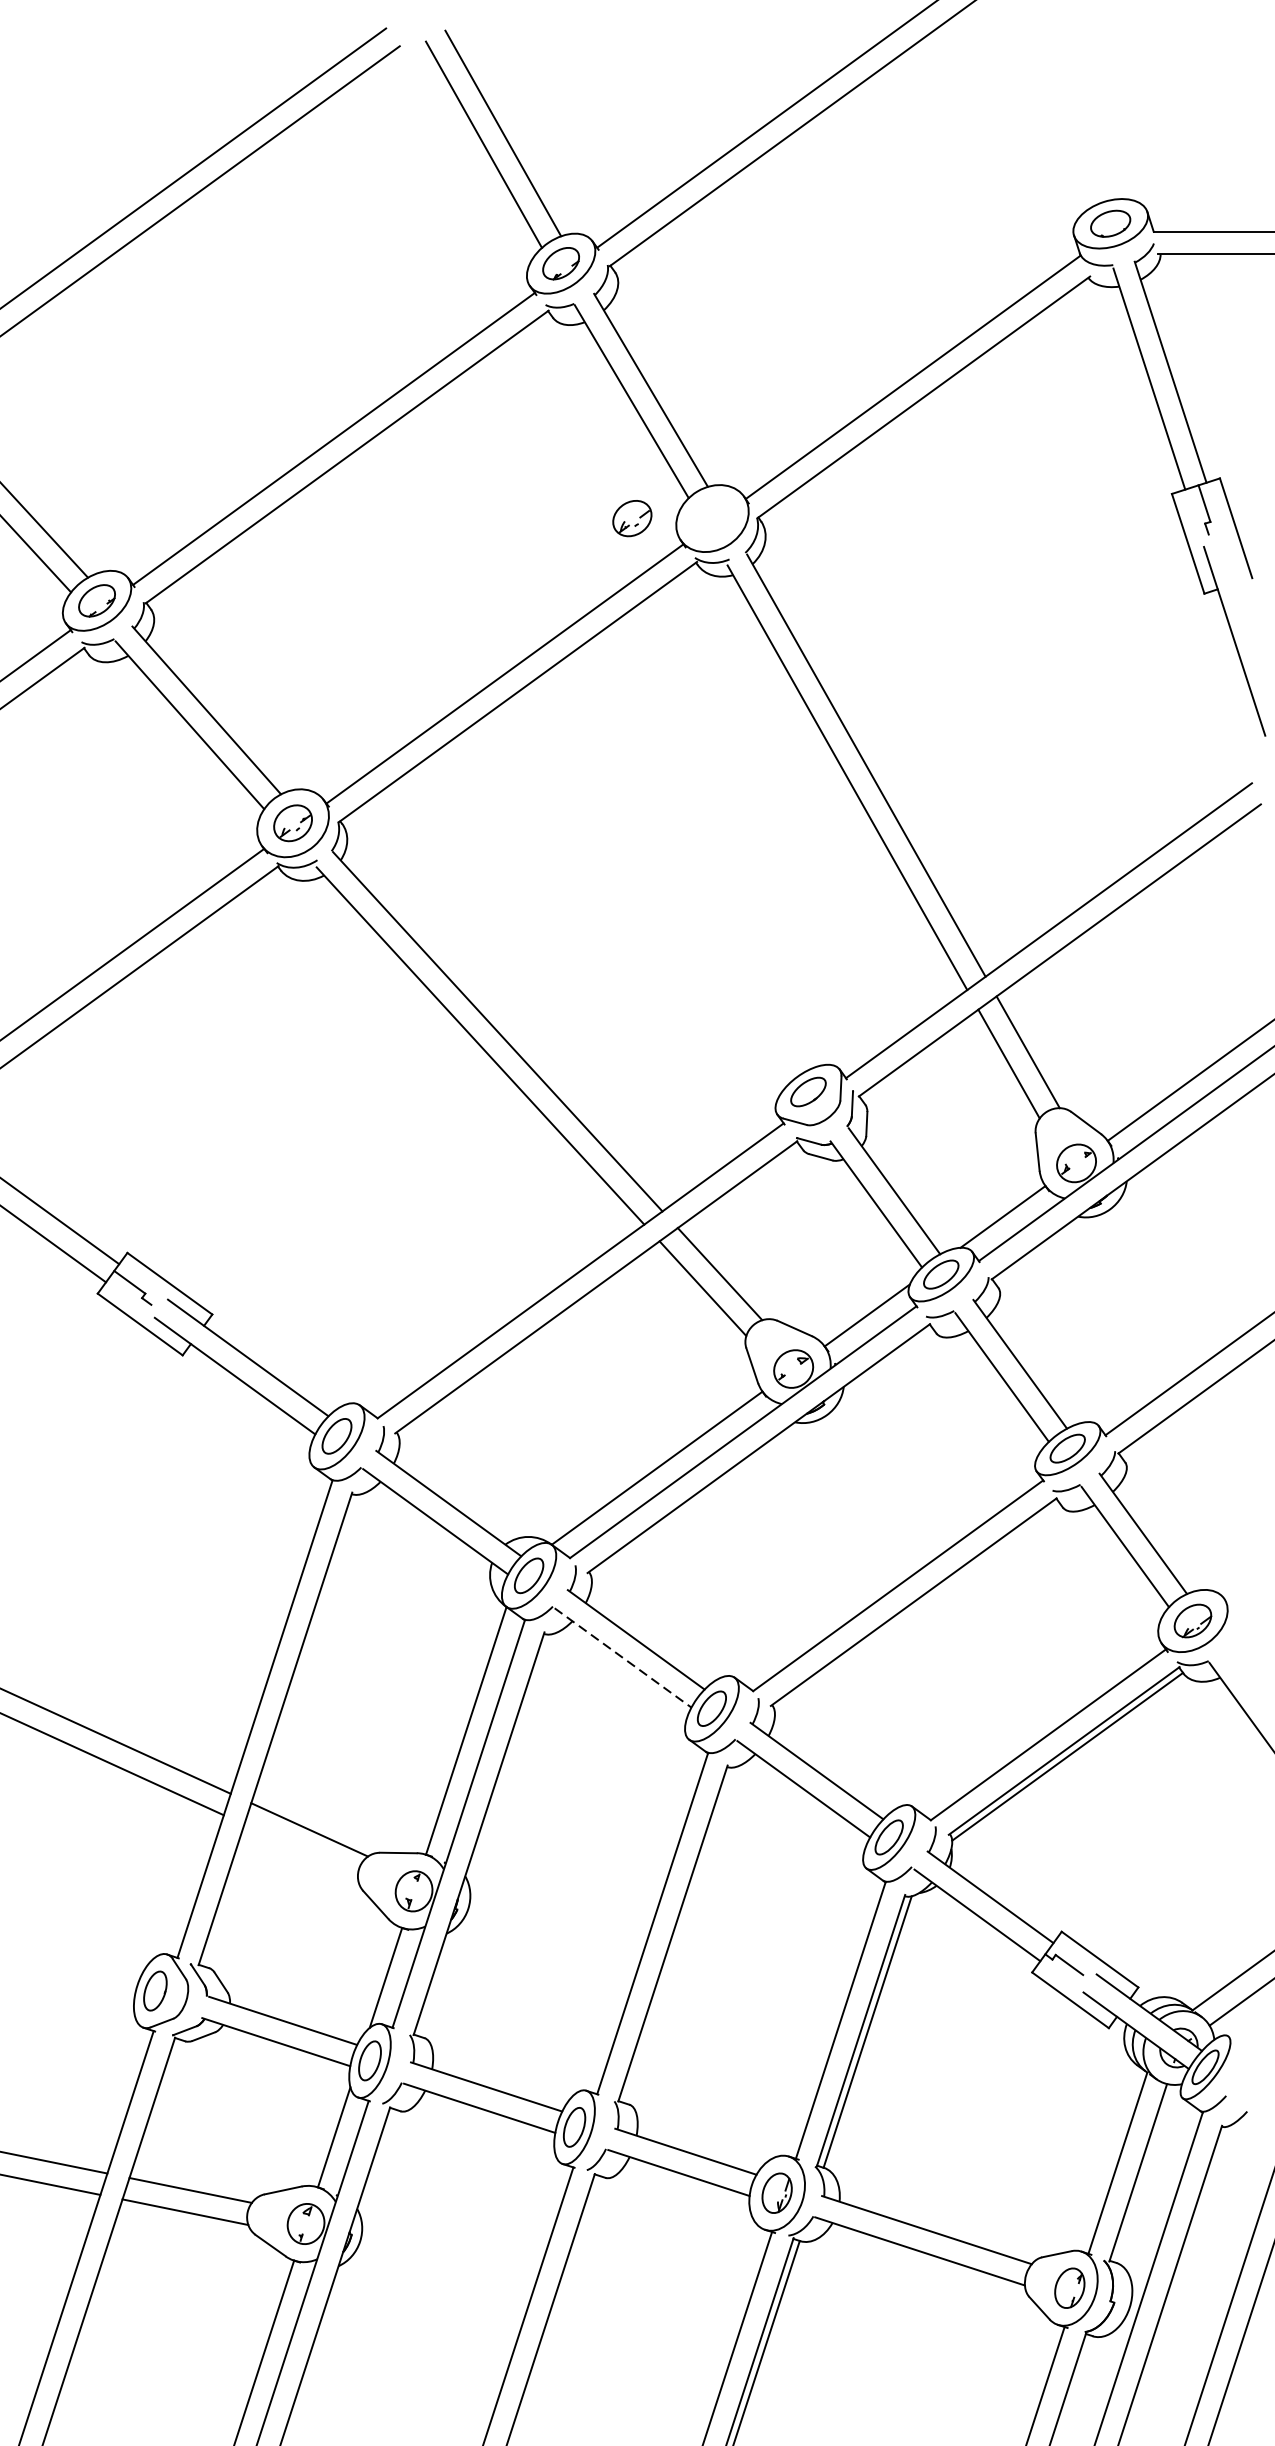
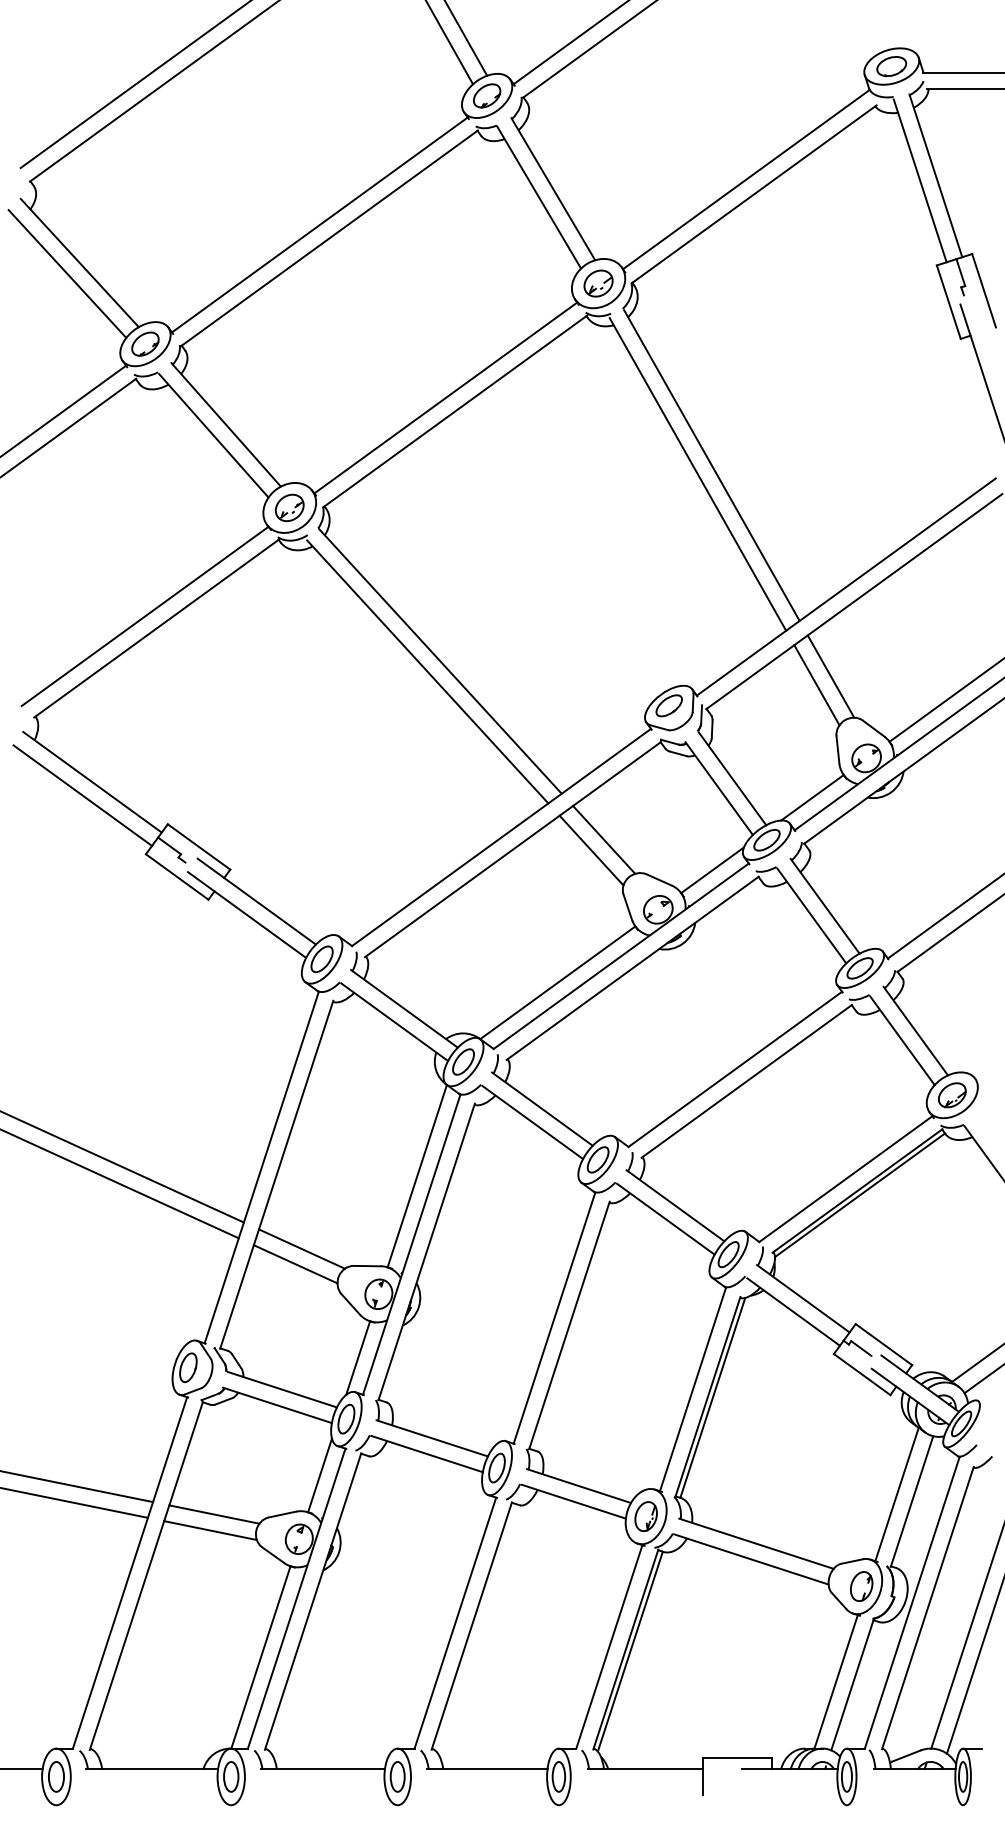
part: (632, 518) -> (598, 283), moved
line: (624, 1657) -> (533, 1122), dashed -> solid
line: (300, 1850) -> (295, 1264), added

